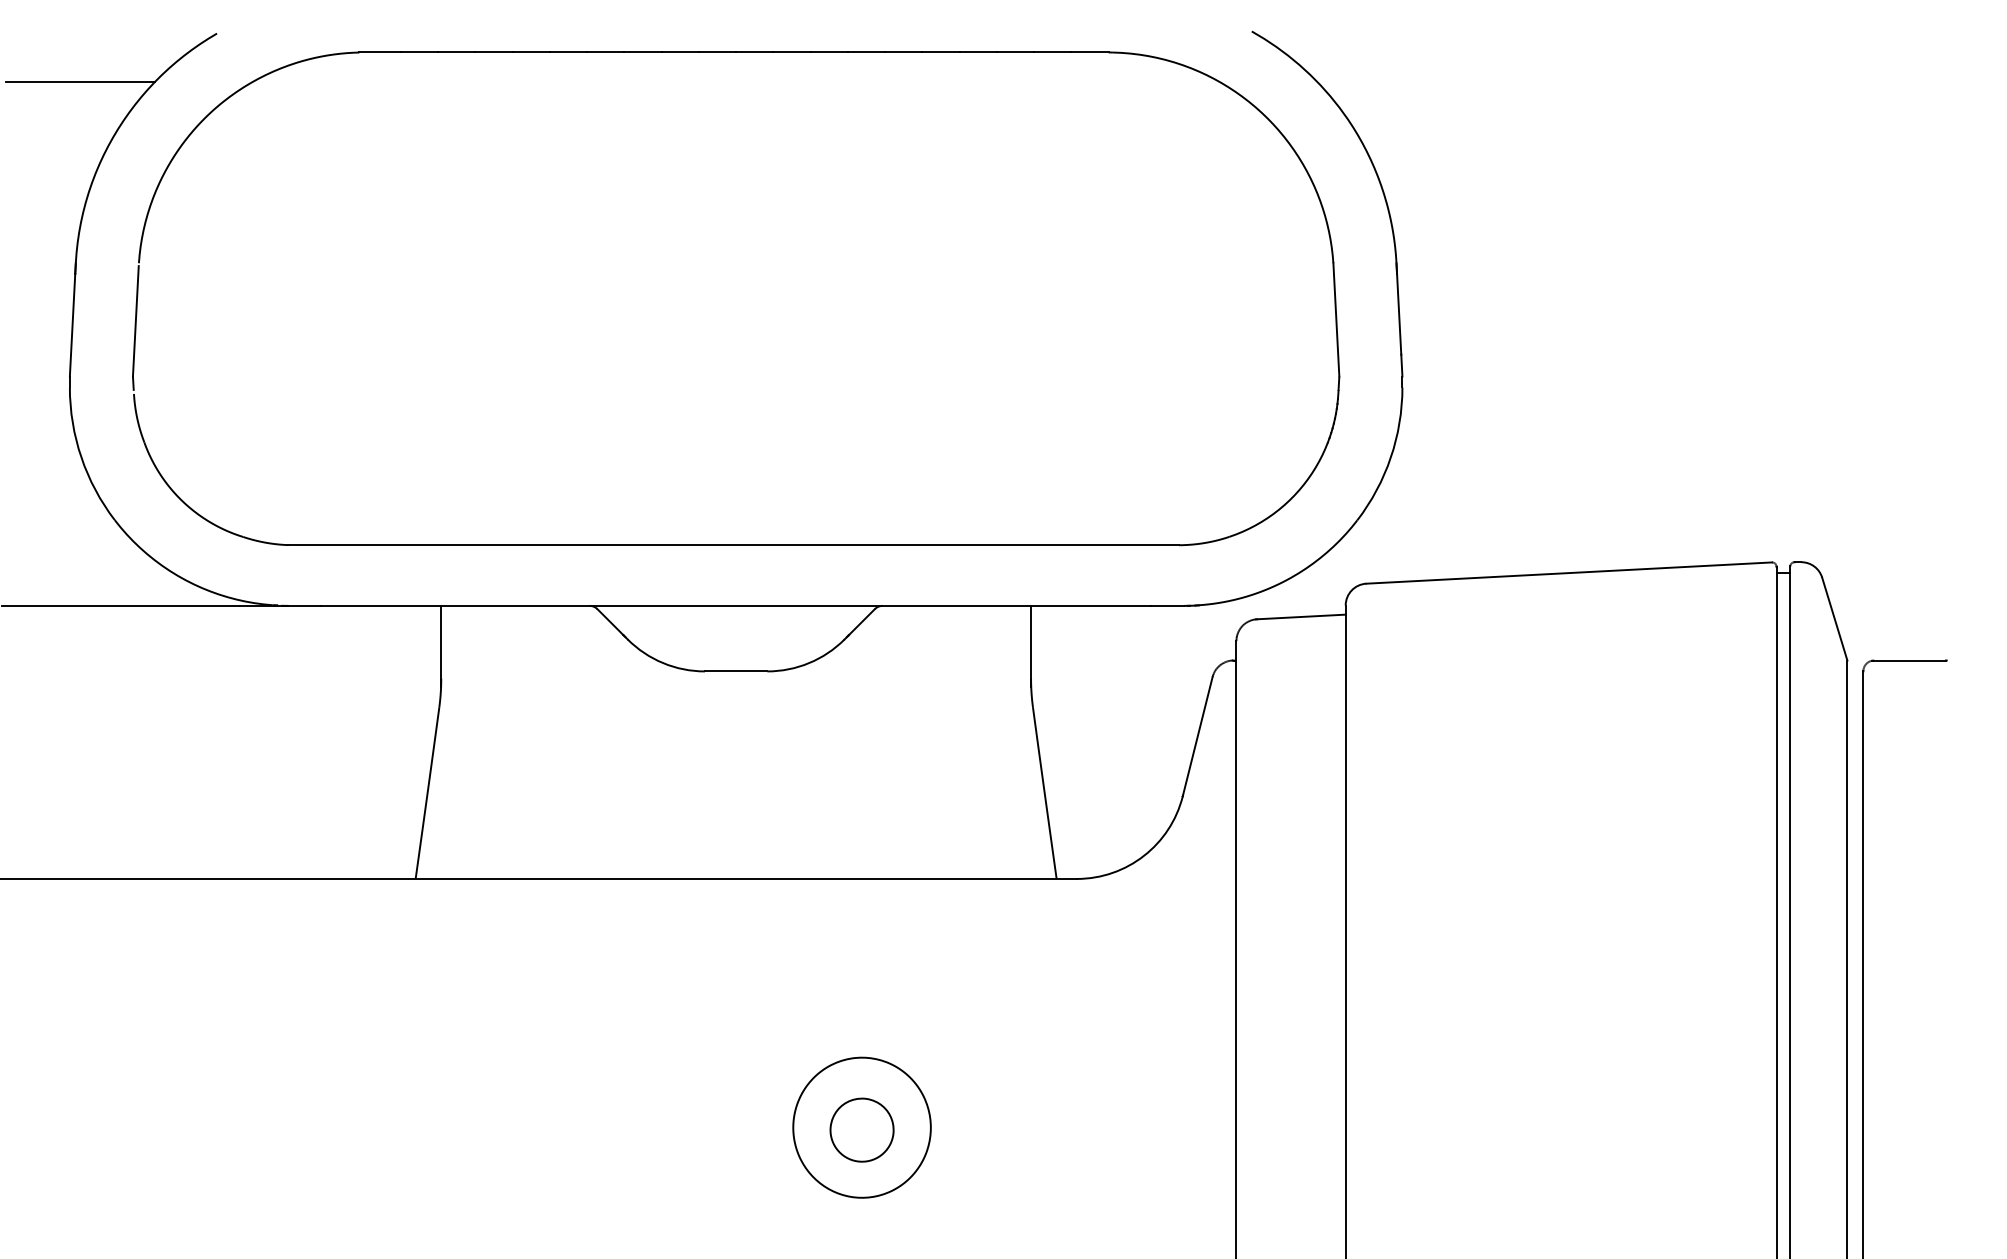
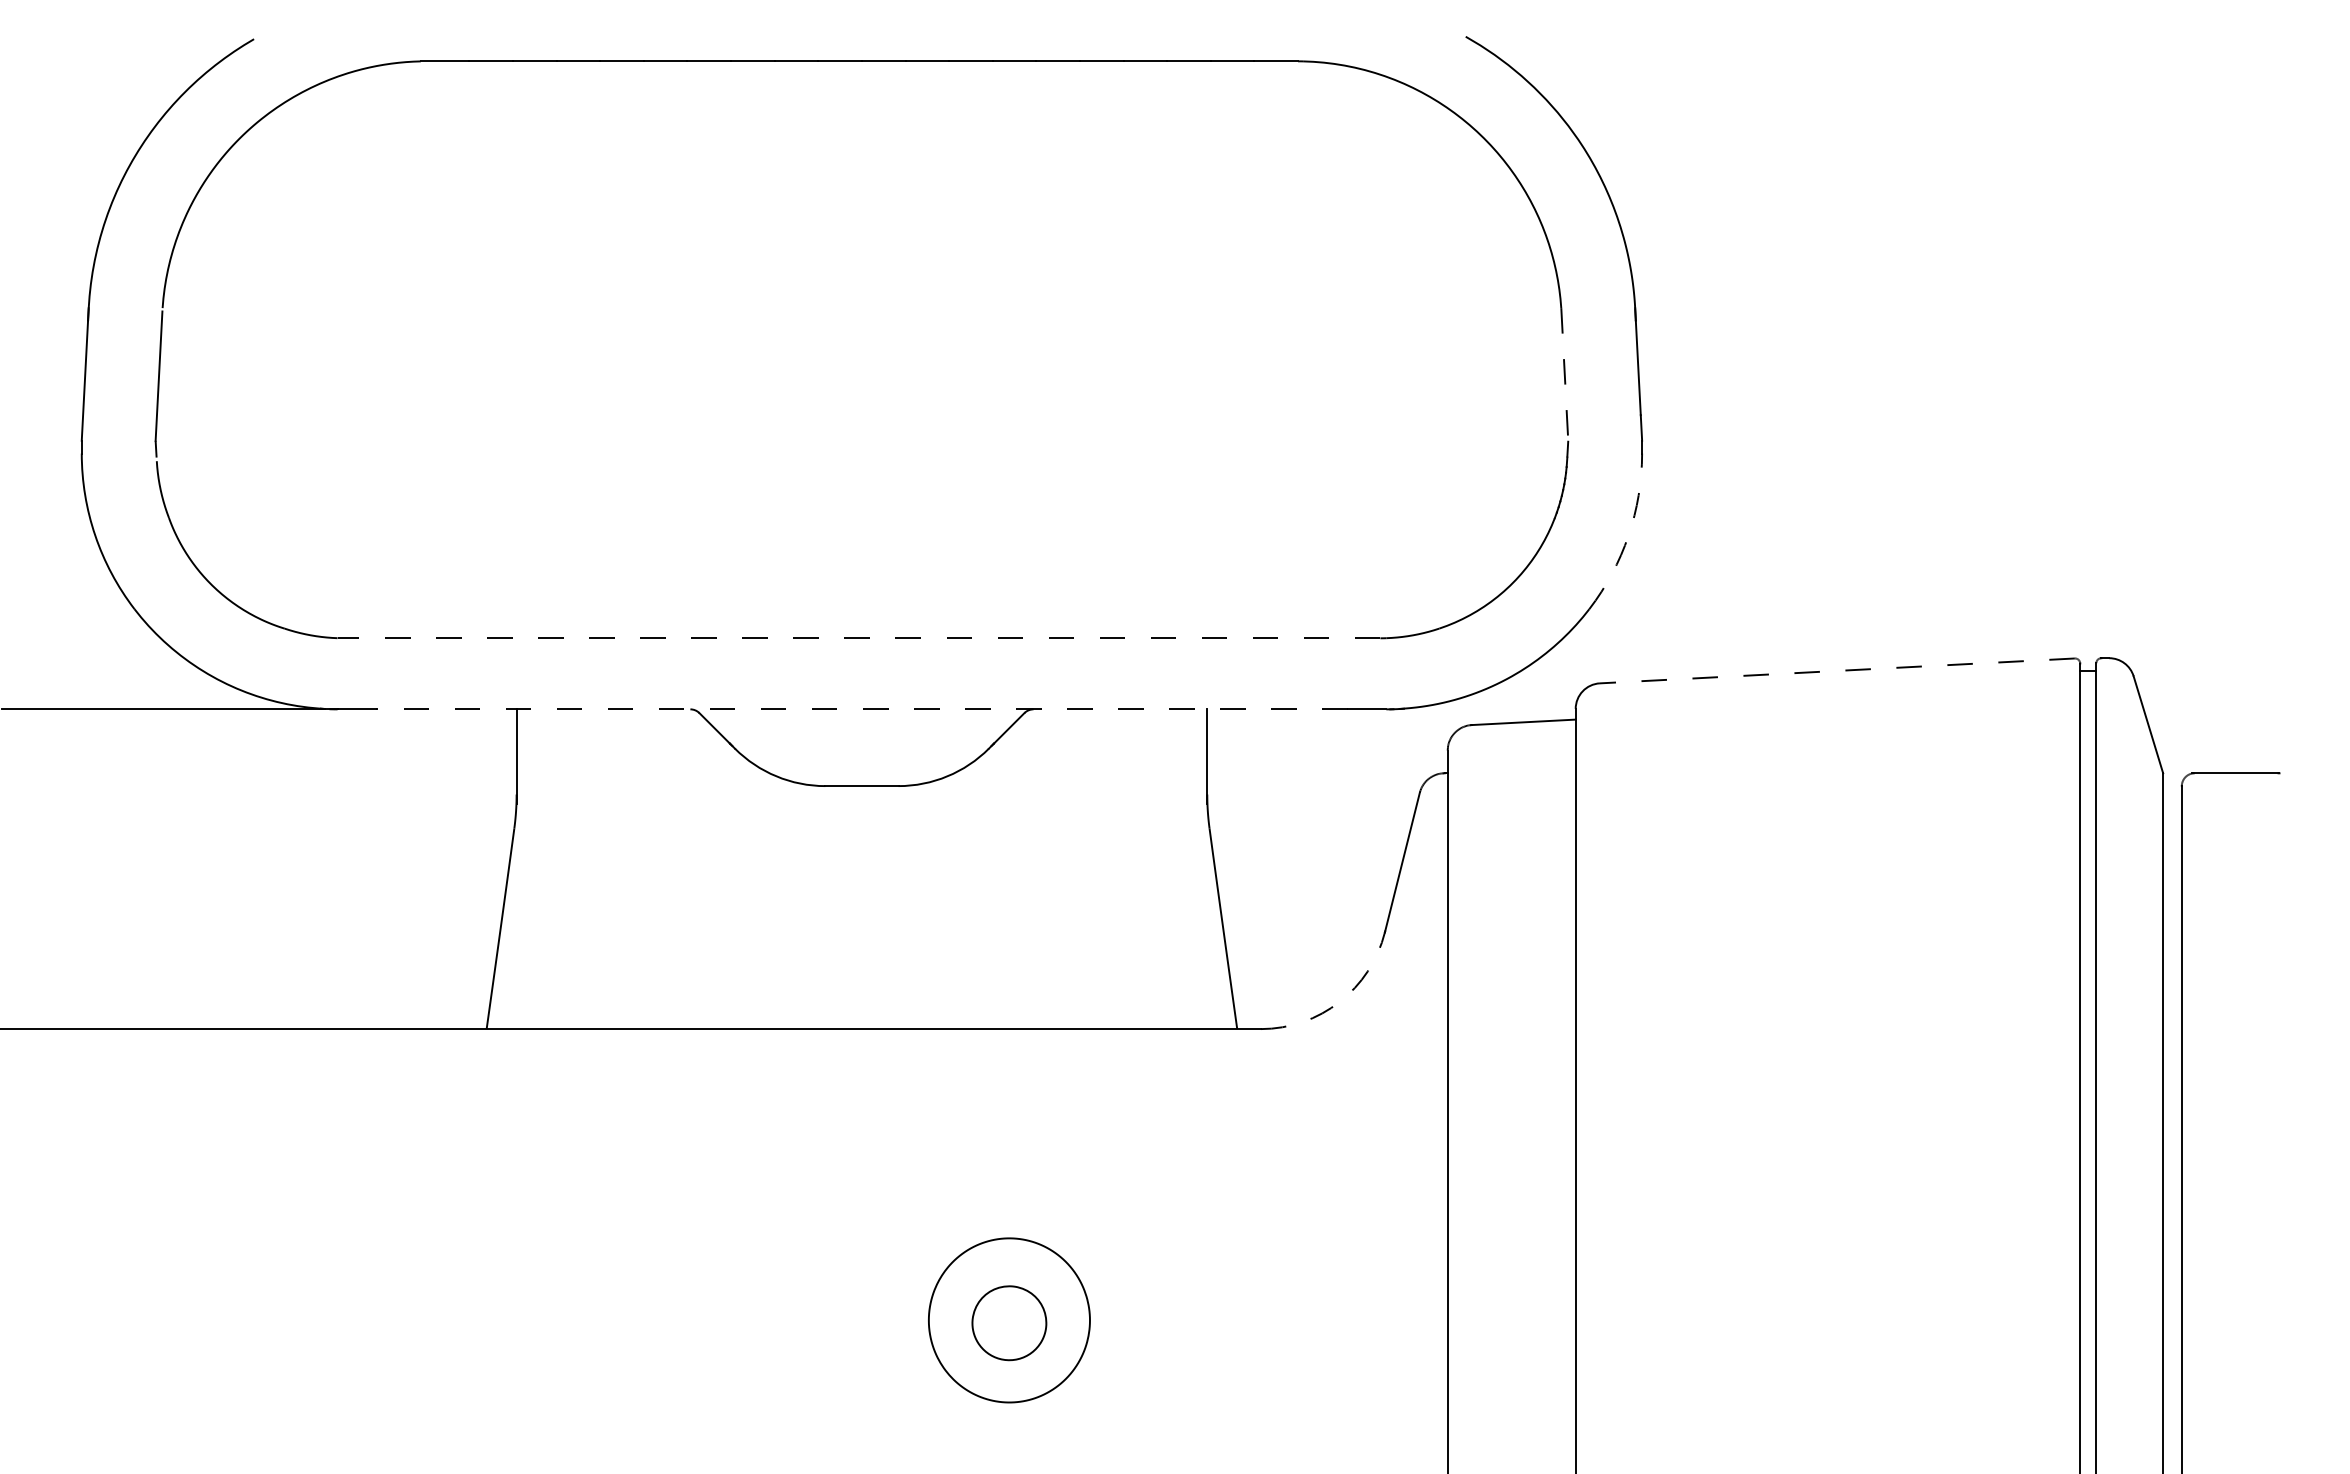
line: (79, 81) -> (93, 95), removed
line: (1336, 319) -> (1564, 374), solid -> dashed
arc: (1390, 457) -> (1628, 535), solid -> dashed
line: (733, 545) -> (858, 638), solid -> dashed
line: (1569, 572) -> (1837, 670), solid -> dashed
line: (735, 606) -> (861, 709), solid -> dashed
arc: (1143, 856) -> (1339, 1002), solid -> dashed

